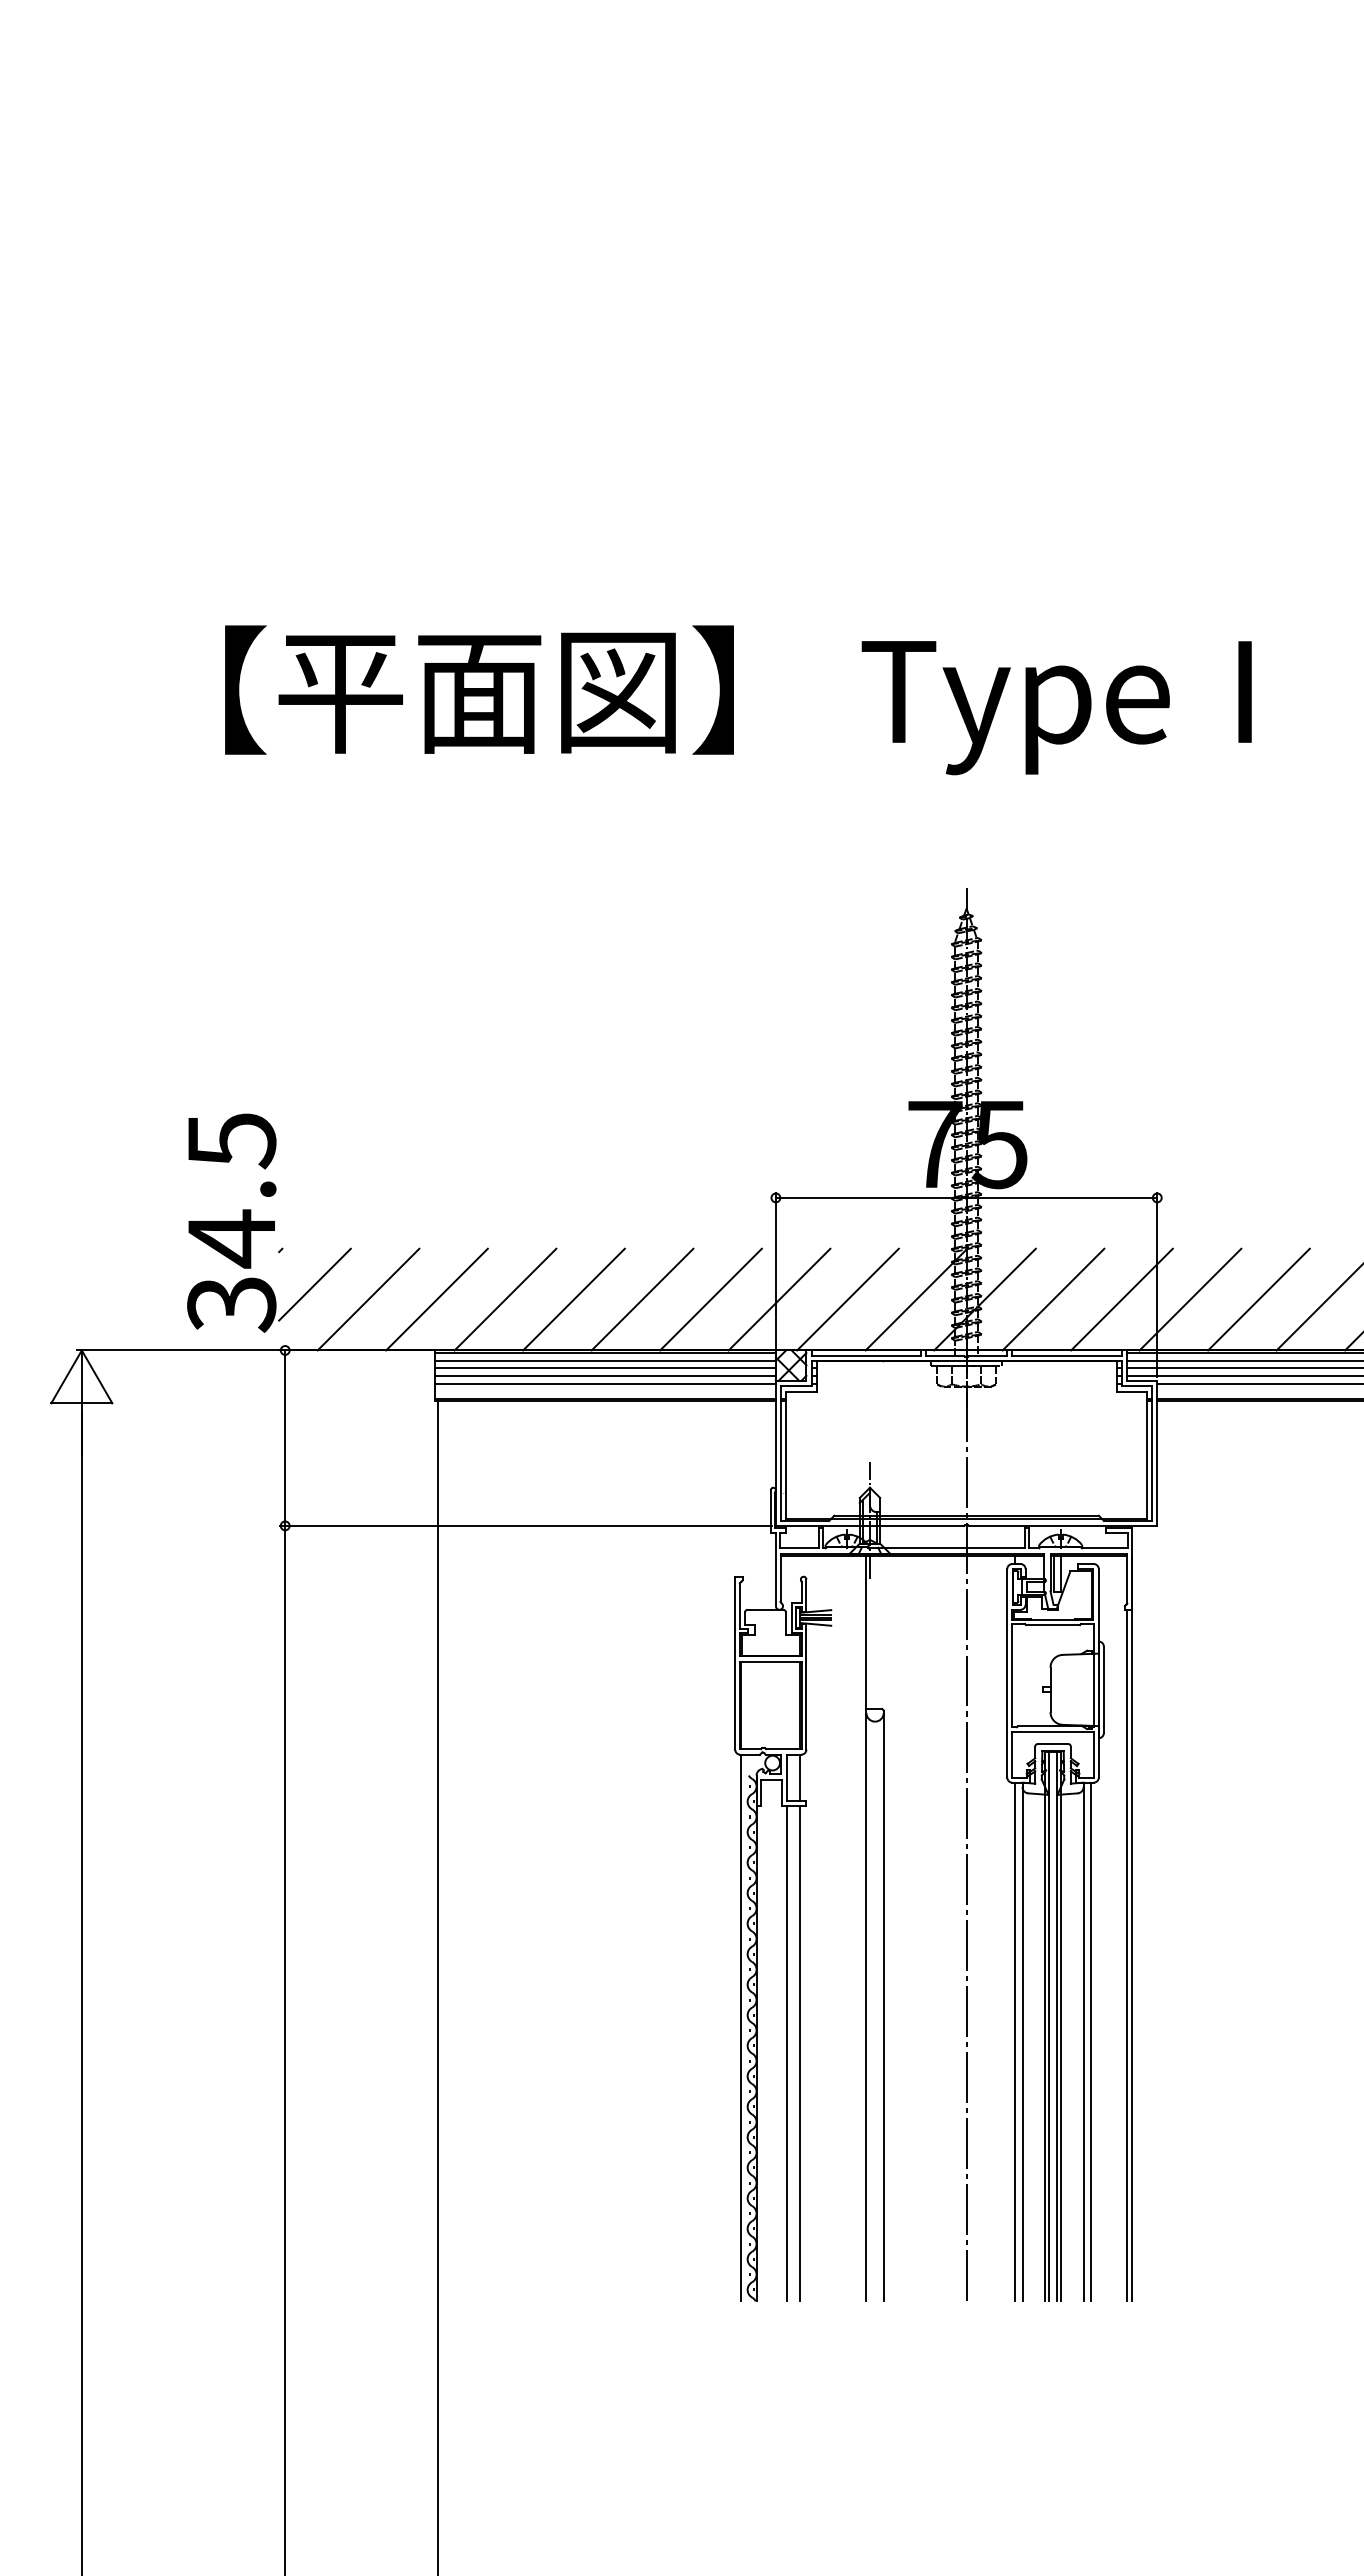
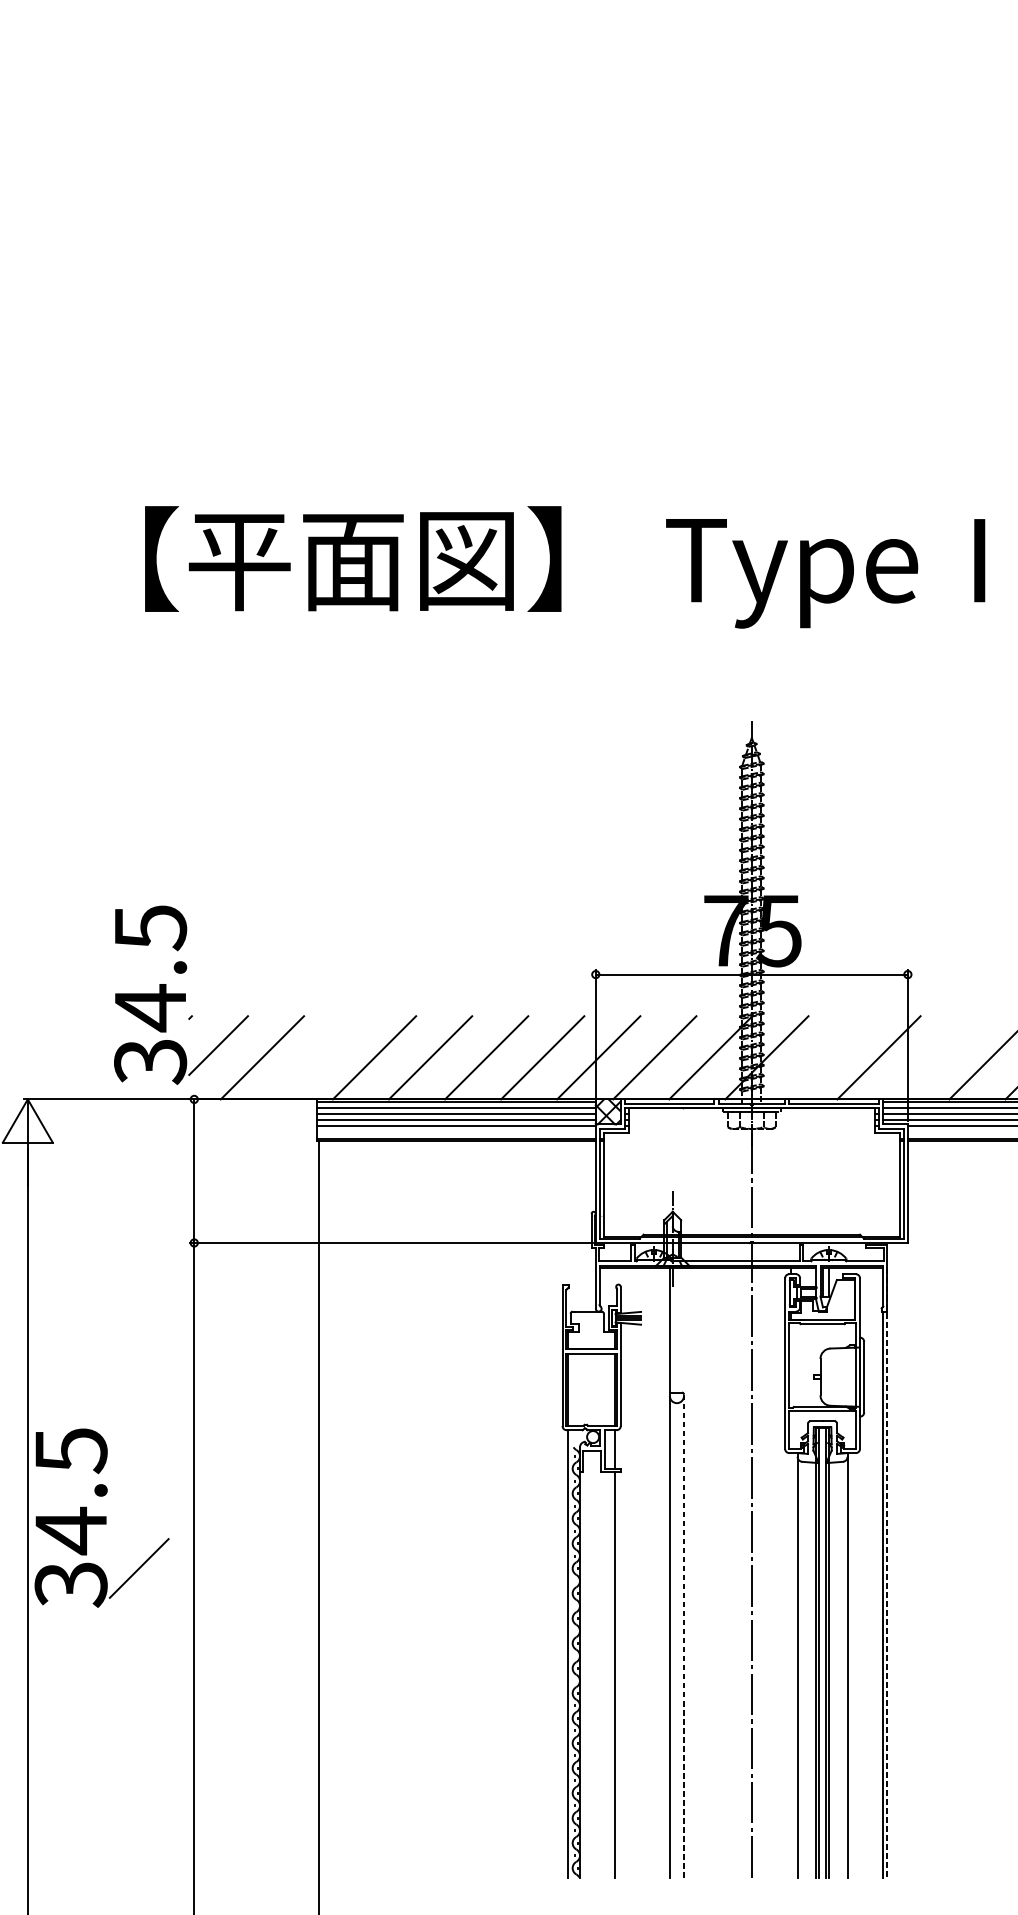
line: (436, 1299) -> (318, 1057), removed
line: (1053, 1299) -> (822, 1057), removed
line: (1190, 1299) -> (935, 1057), removed
part: (172, 1861) -> (102, 1517), added
line: (1131, 1929) -> (886, 1573), solid -> dashed
line: (883, 2005) -> (683, 1635), solid -> dashed
line: (1014, 2041) -> (791, 1664), removed
line: (1091, 2041) -> (854, 1664), removed
line: (786, 2053) -> (604, 1674), removed

